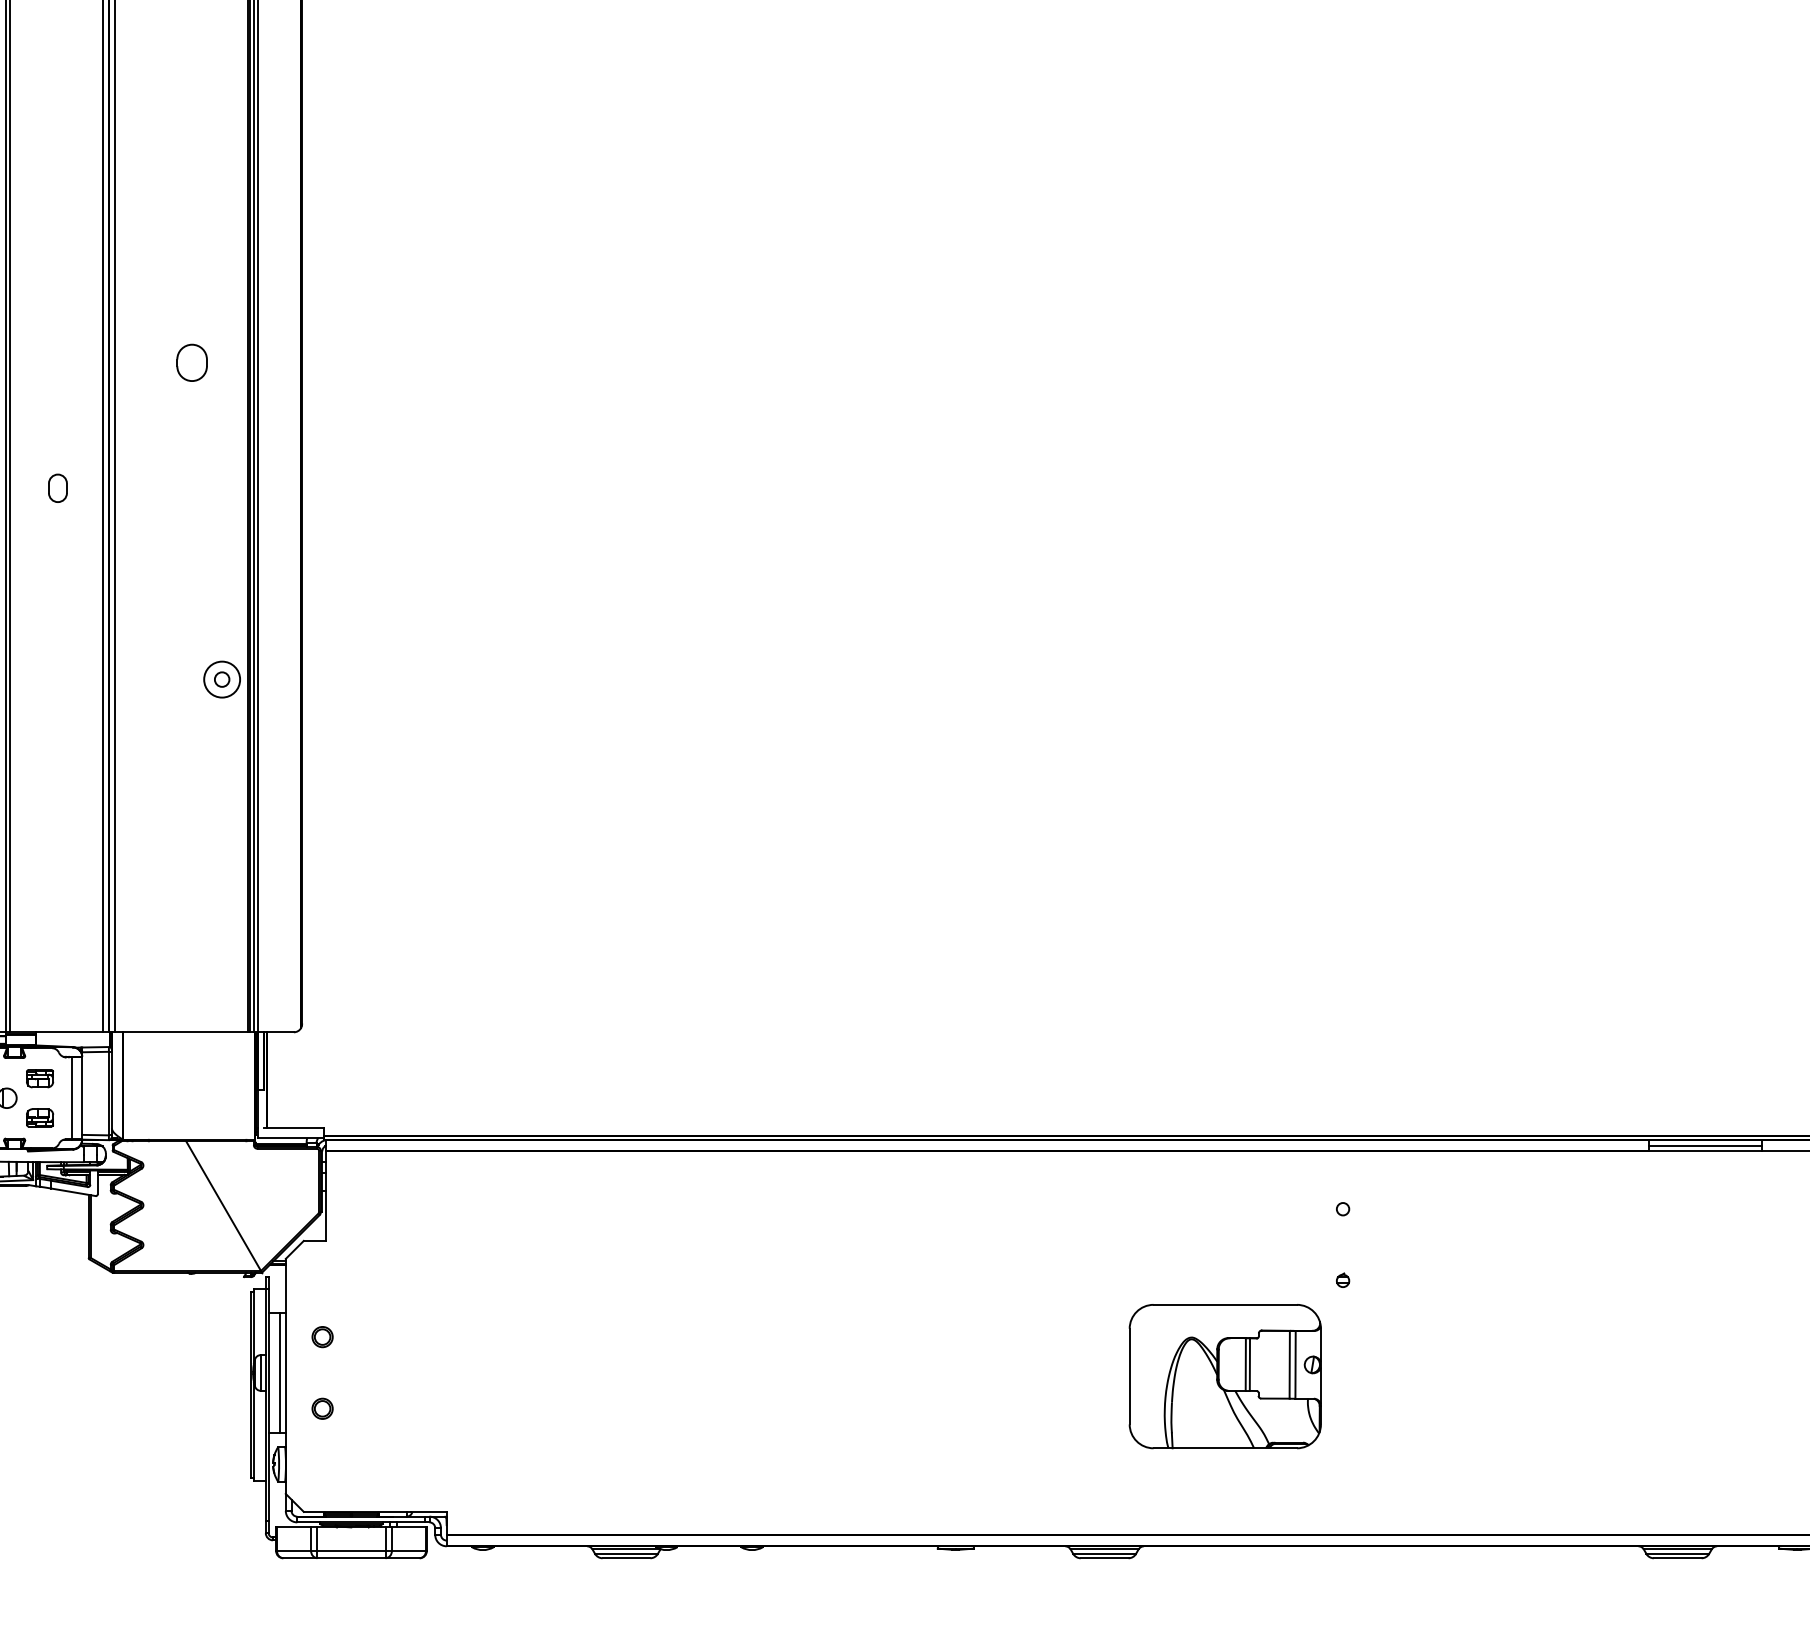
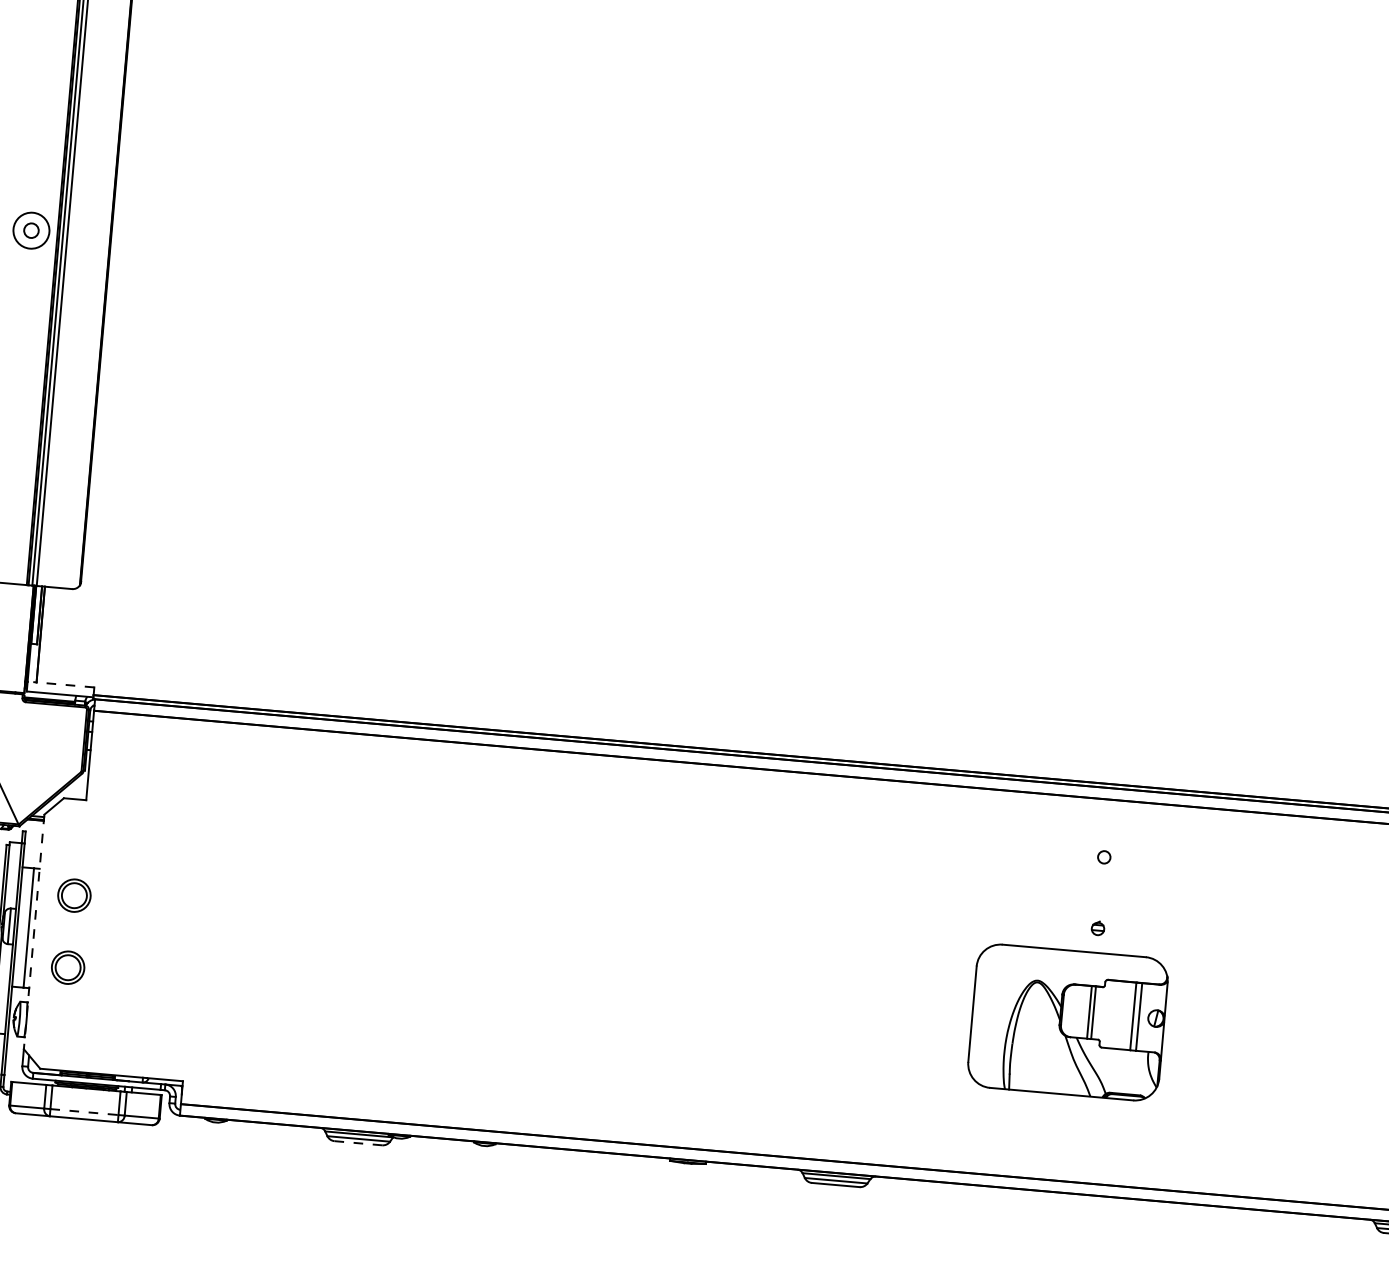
line: (295, 1128) -> (65, 685), solid -> dashed
part: (322, 1337) -> (74, 896), size x1.6
line: (285, 1376) -> (33, 931), solid -> dashed
part: (1224, 1376) -> (1067, 1022), moved
part: (322, 1408) -> (67, 967), size x1.6
line: (352, 1551) -> (85, 1112), solid -> dashed
line: (626, 1558) -> (358, 1143), solid -> dashed

